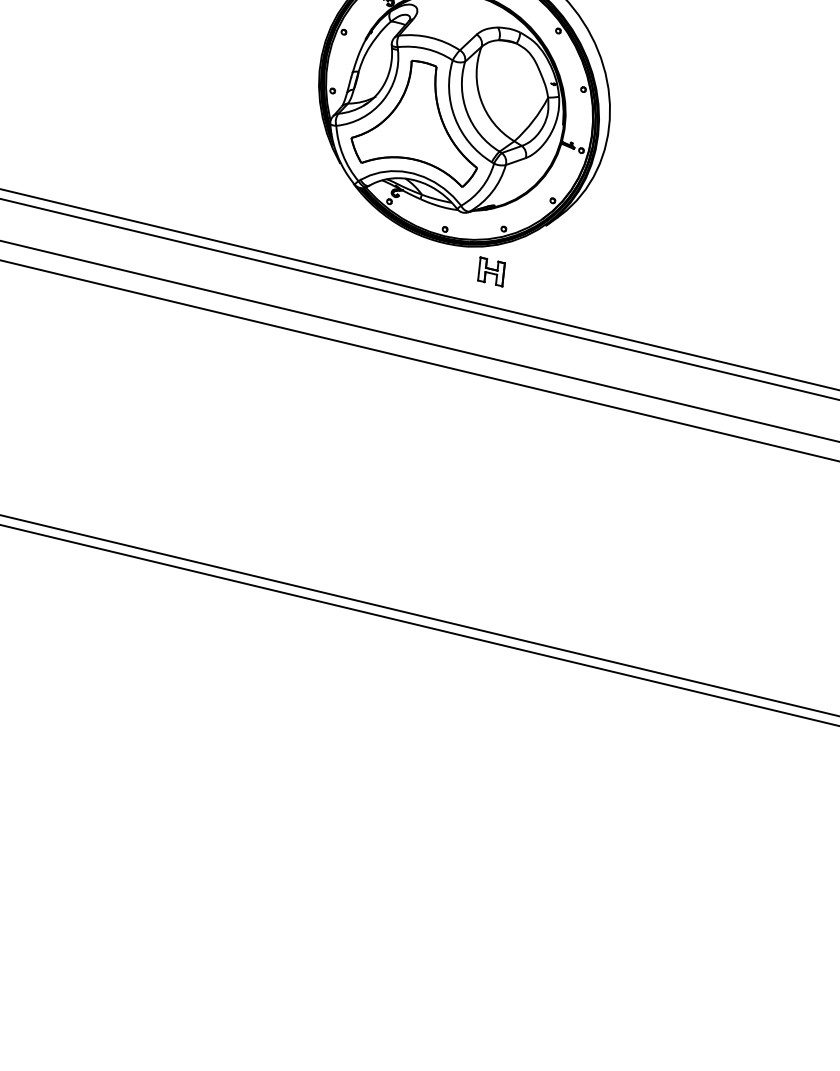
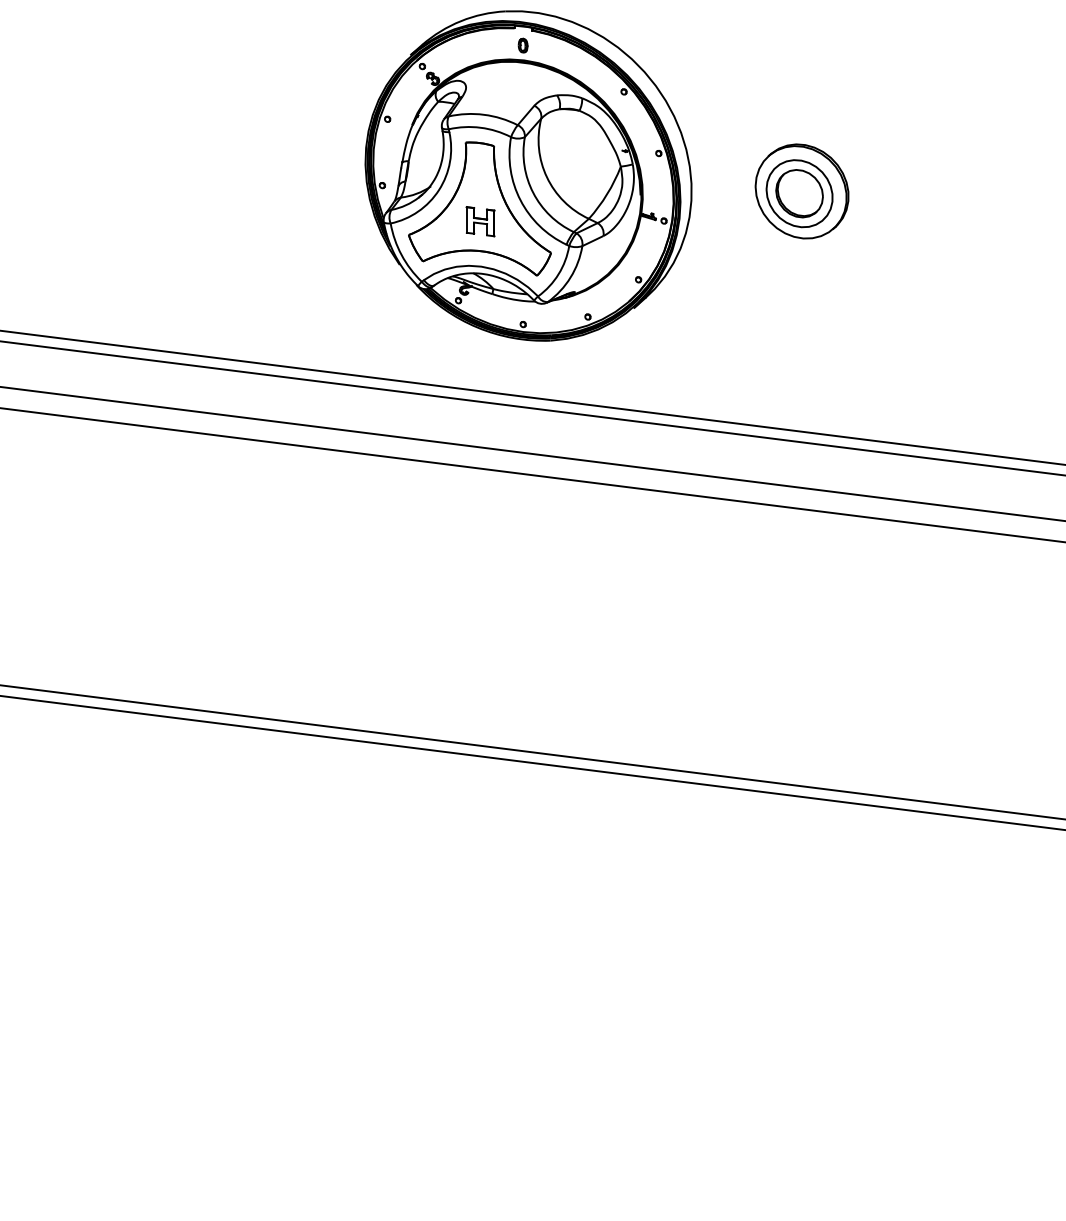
part: (707, 137) -> (801, 191), added
part: (491, 271) -> (480, 221), moved

